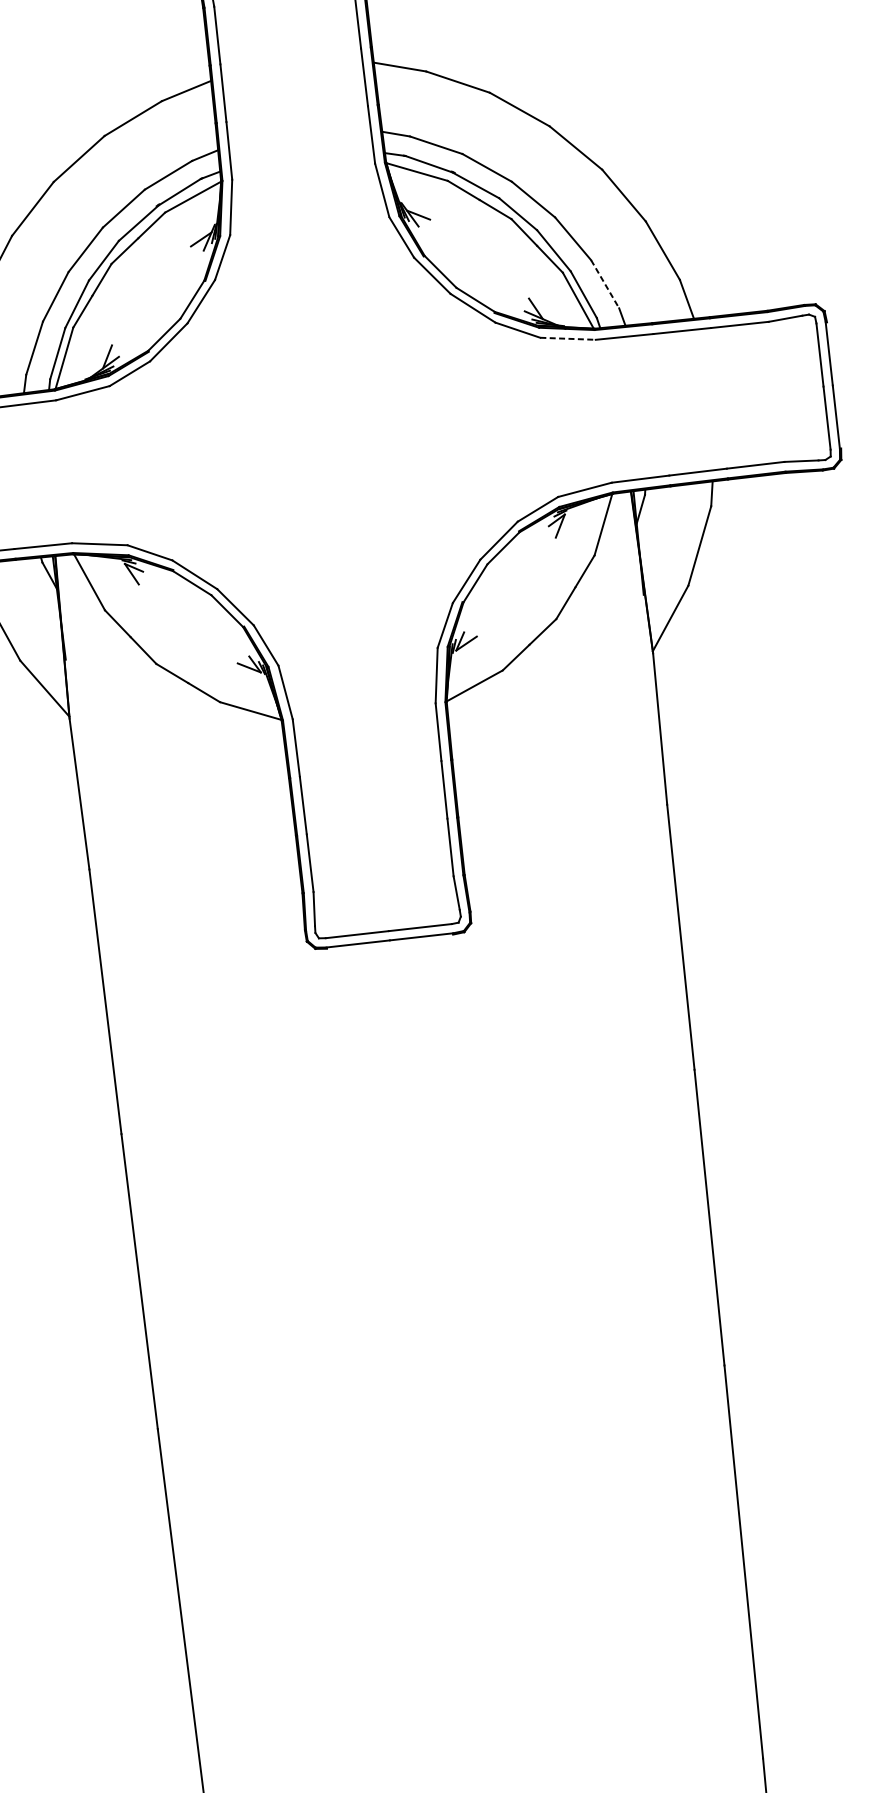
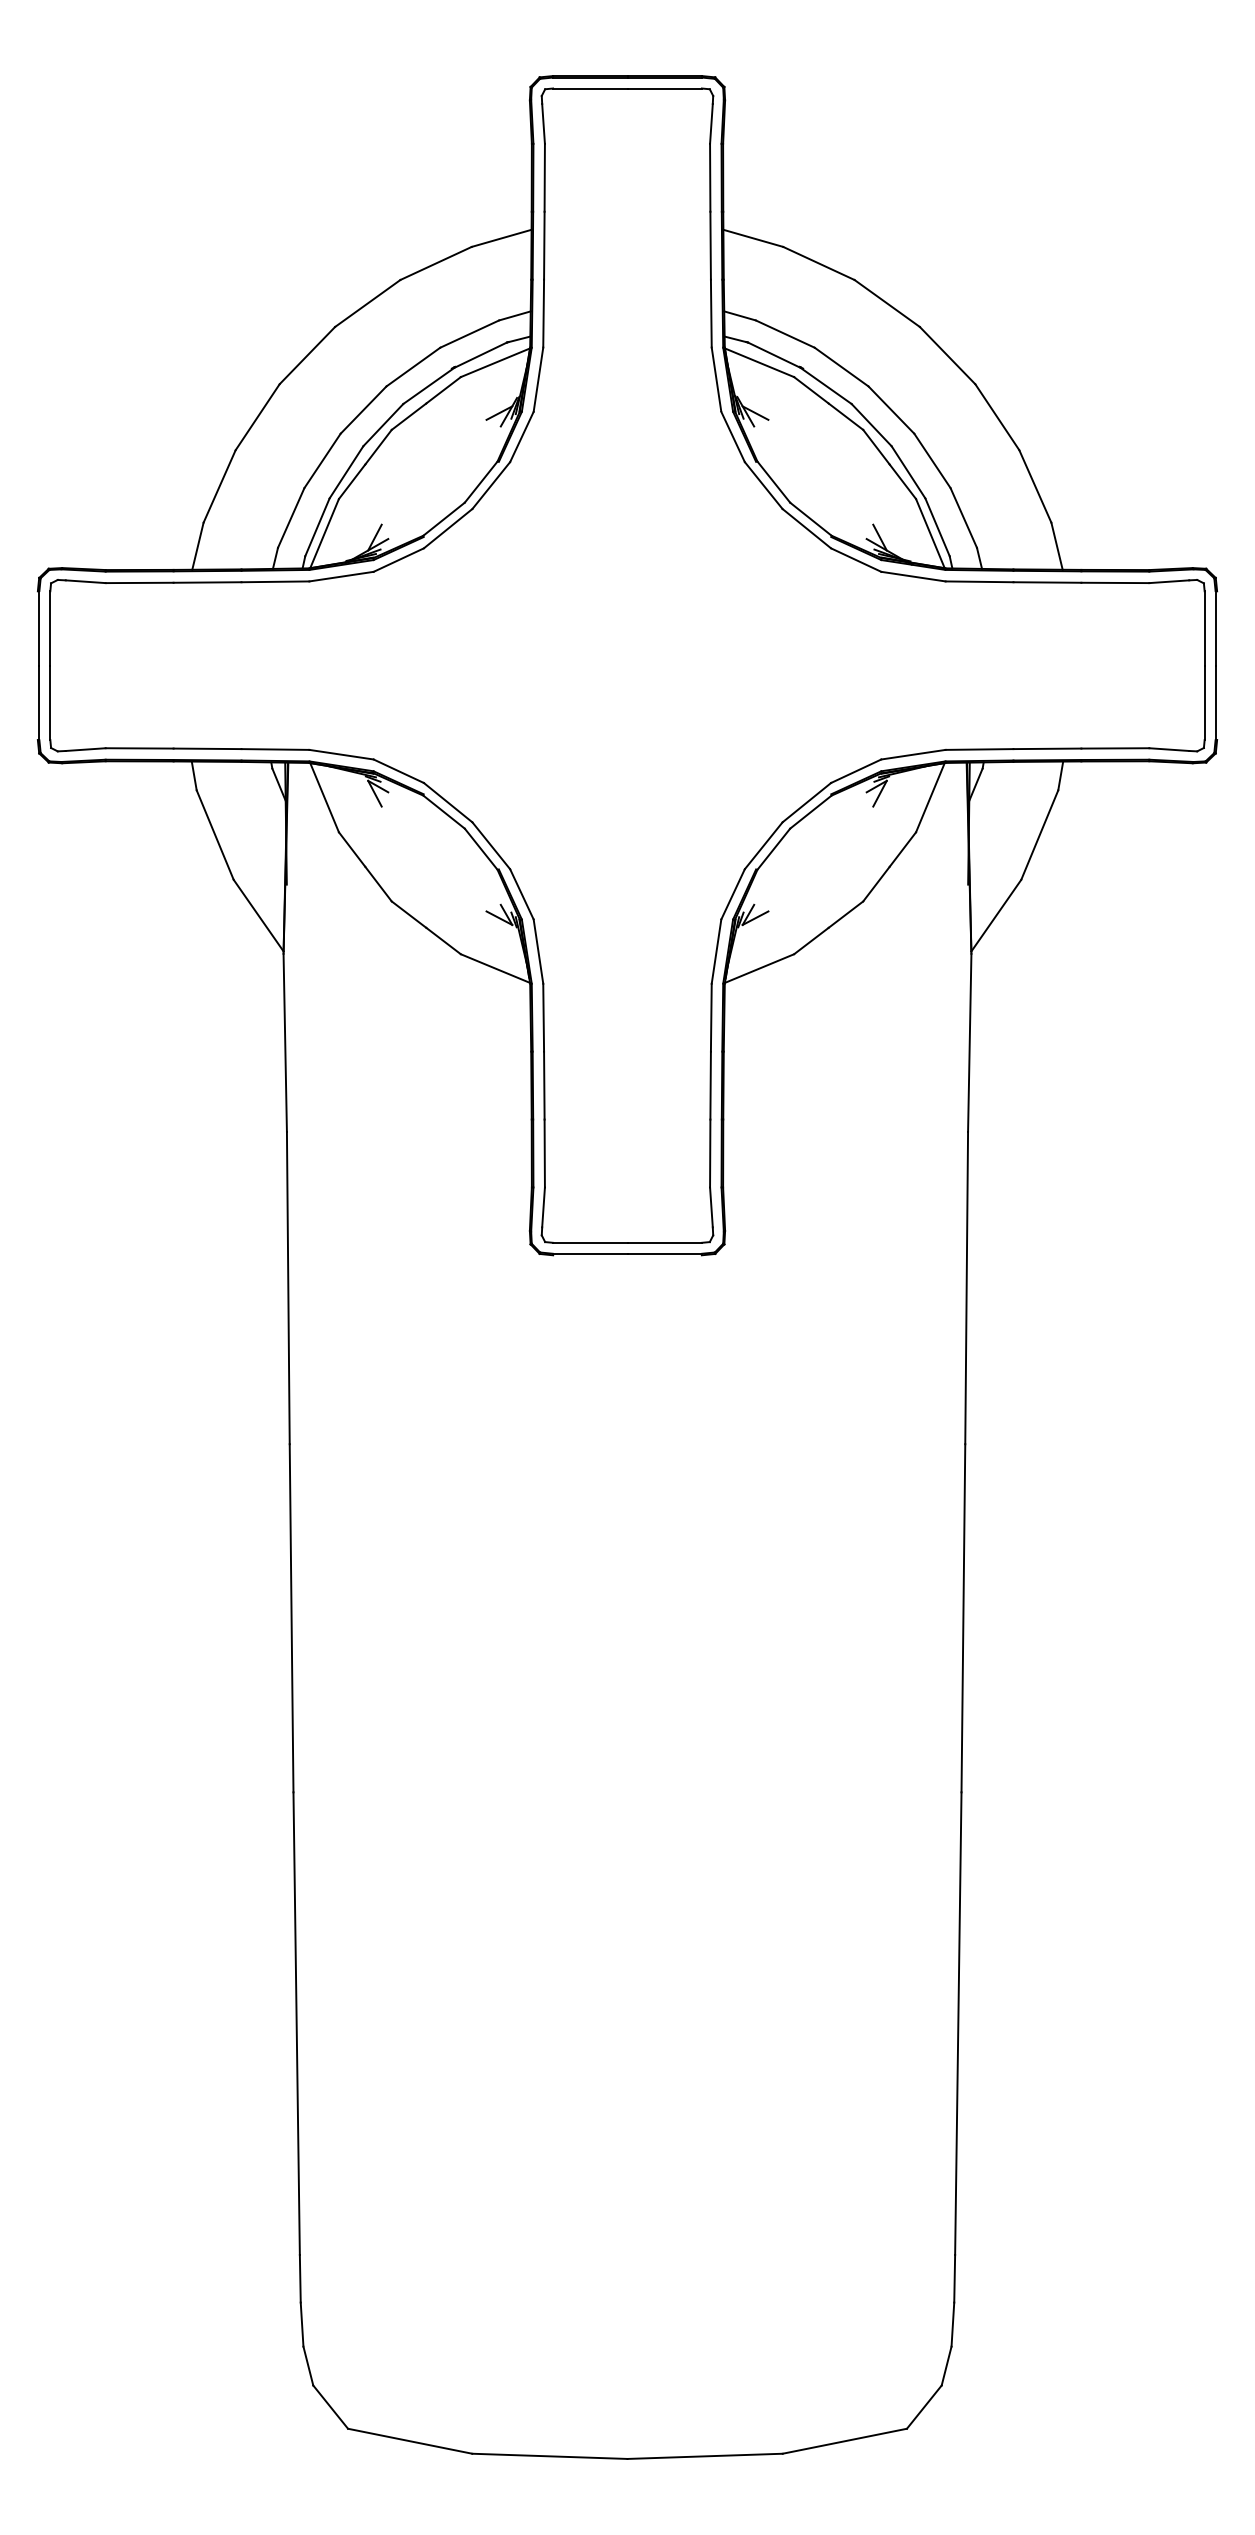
line: (604, 283) -> (963, 517), dashed -> solid
line: (568, 338) -> (913, 576), dashed -> solid

